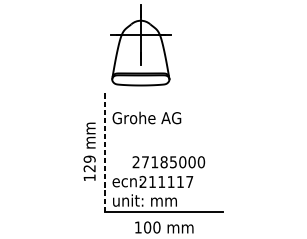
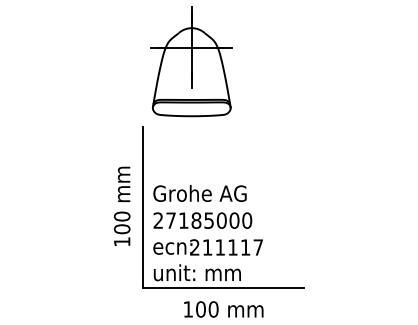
text: (146, 118) -> (199, 193), moved
line: (104, 152) -> (142, 207), dashed -> solid
text: (168, 162) -> (202, 220), moved
text: (89, 163) -> (121, 222), 129 -> 100

